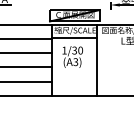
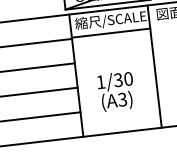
text: (72, 56) -> (115, 90), moved

